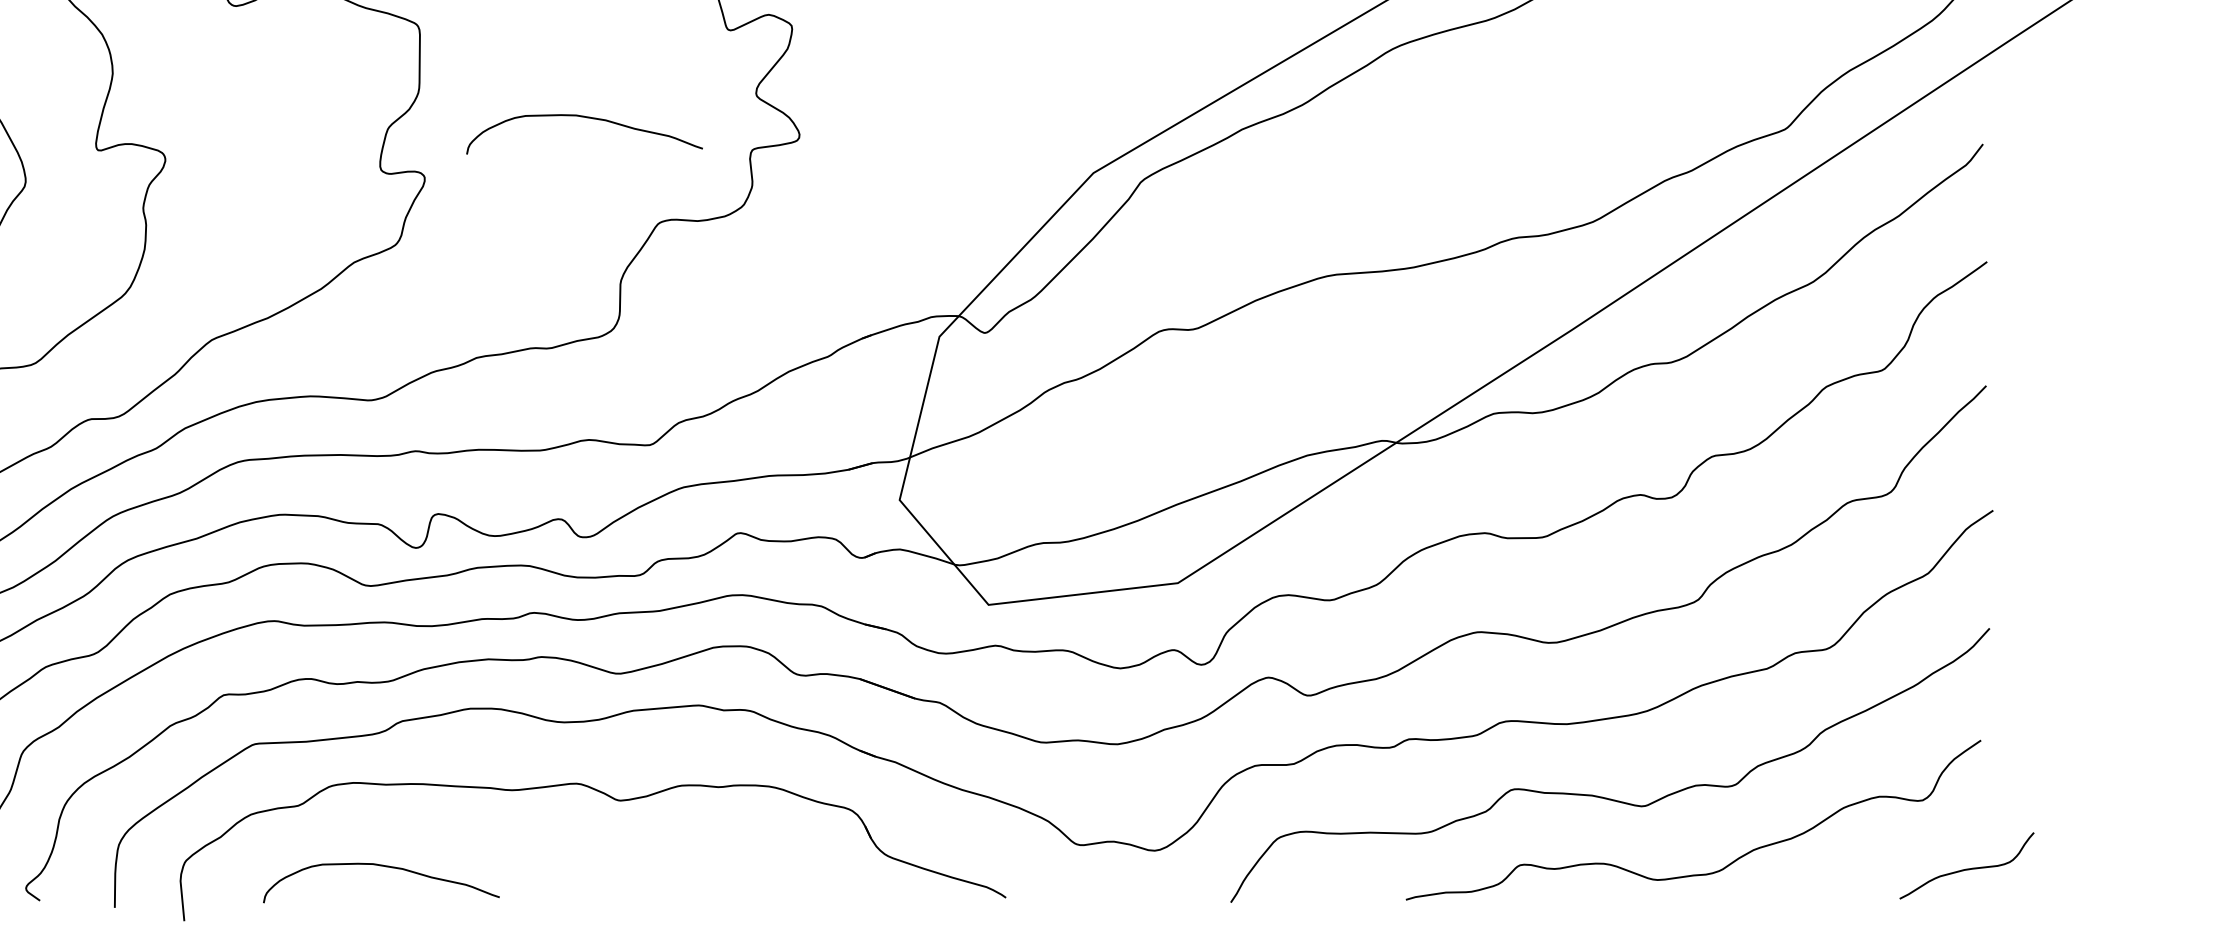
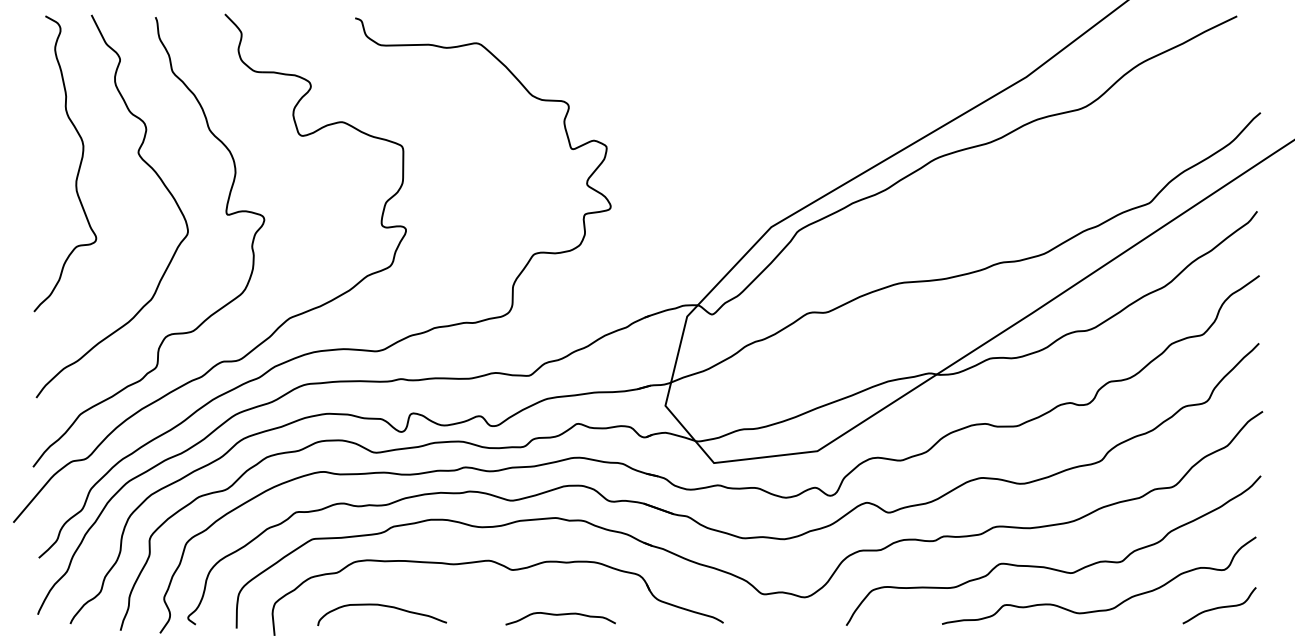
curve: (583, 118) -> (492, 197), removed
curve: (1966, 867) -> (1219, 606), moved
curve: (707, 883) -> (560, 615), added

